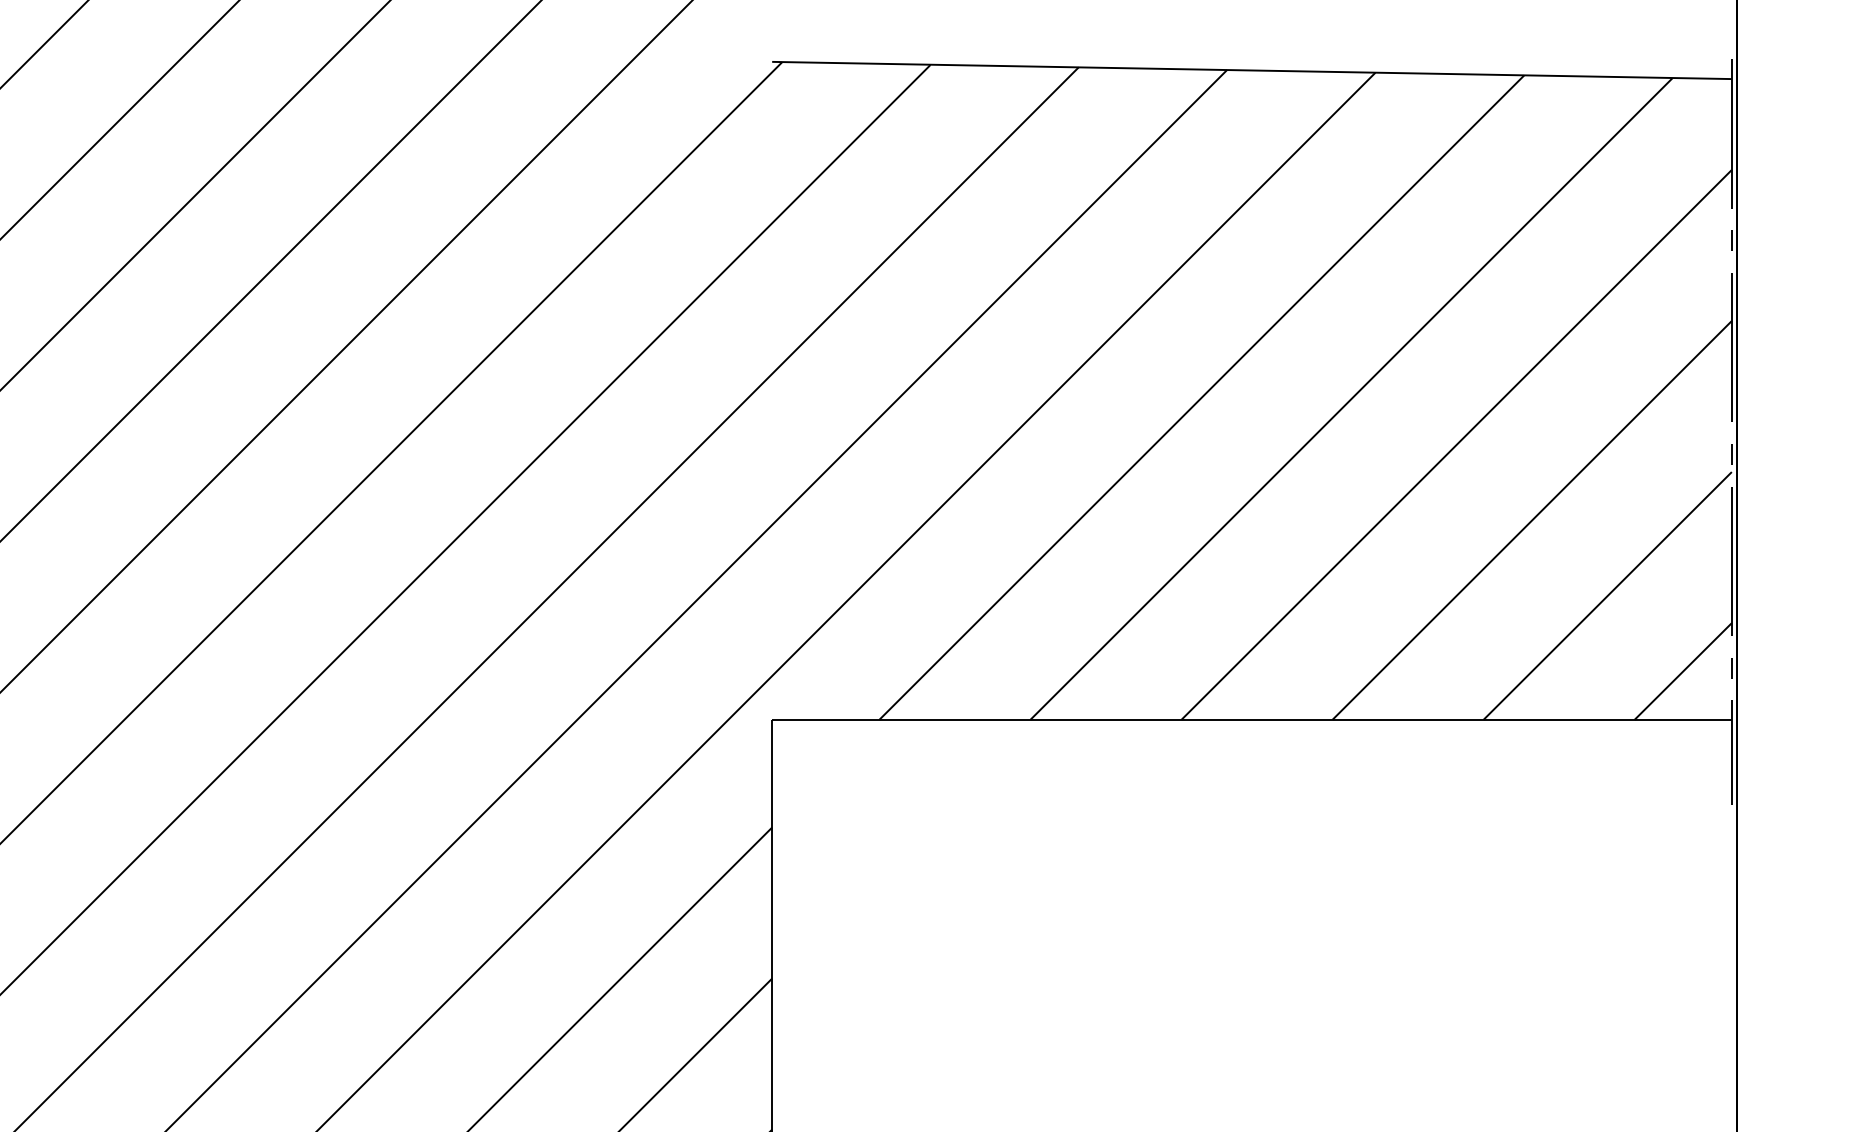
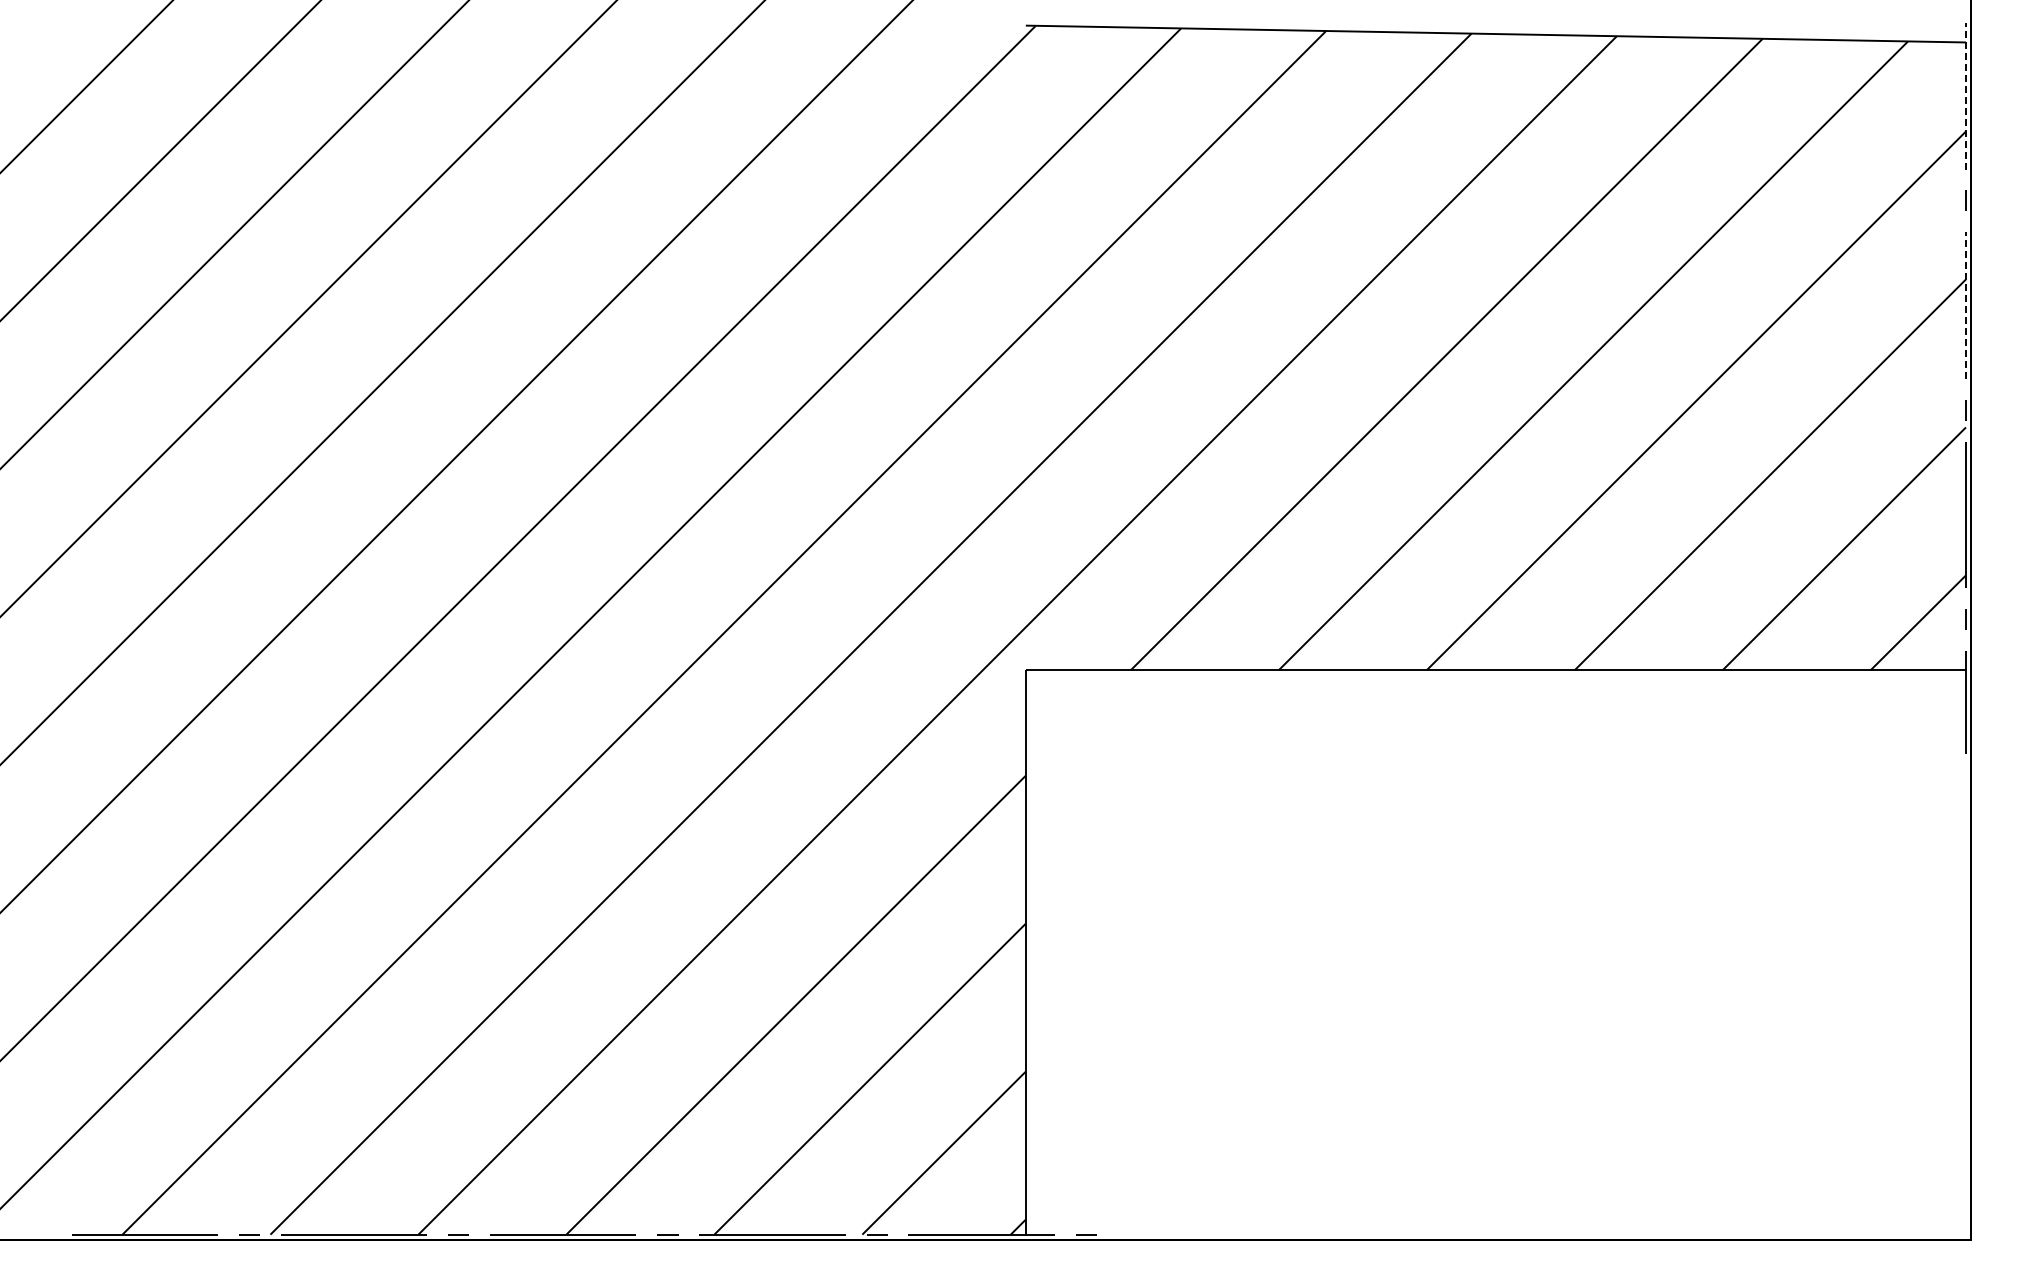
line: (1731, 133) -> (1965, 95), solid -> dashed
line: (1731, 346) -> (1965, 304), solid -> dashed

